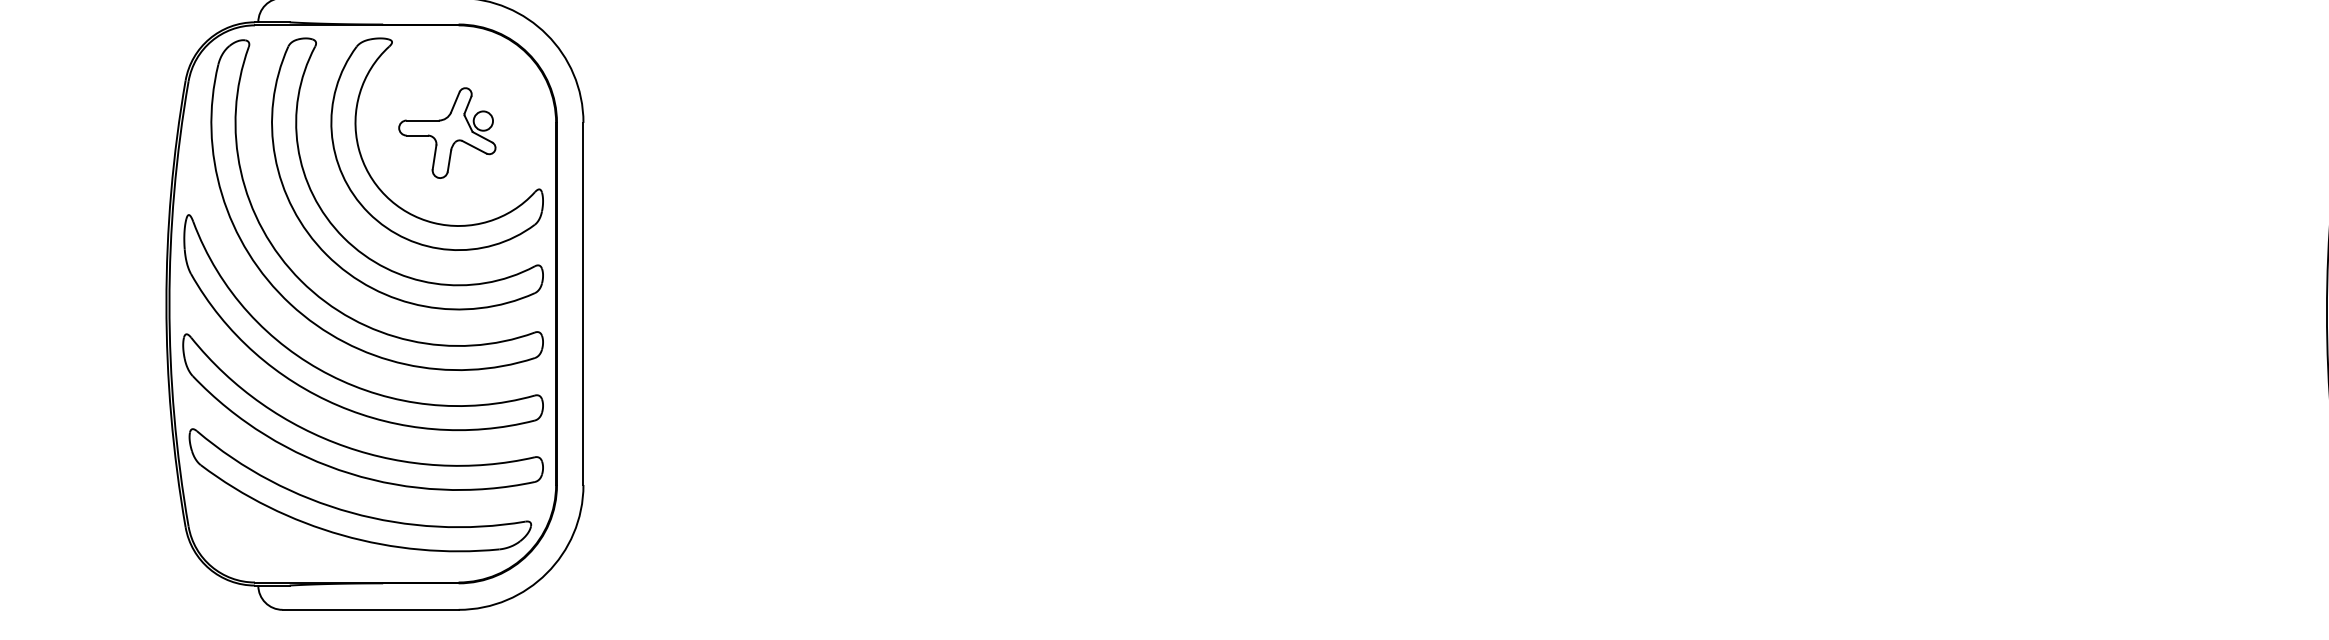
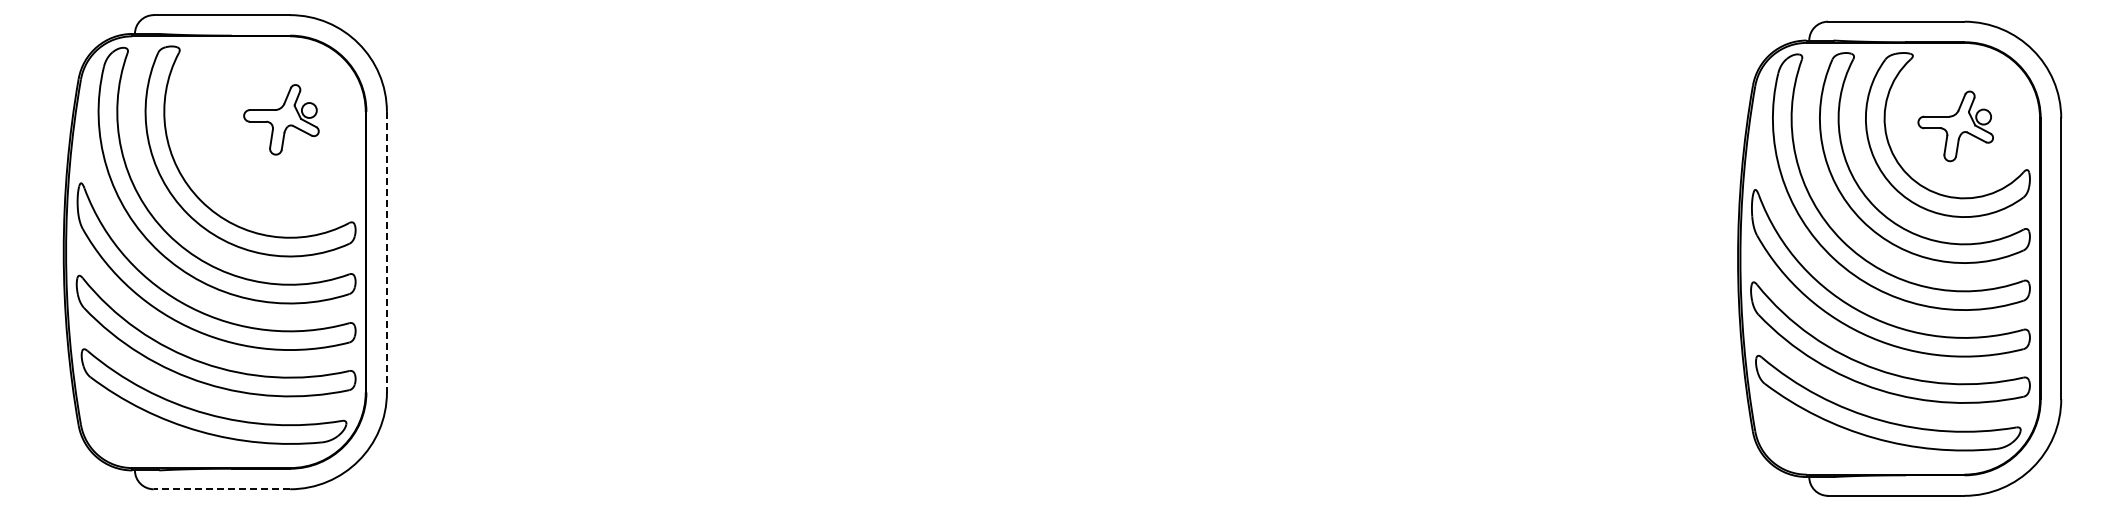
part: (386, 194) -> (234, 167), removed
line: (582, 304) -> (386, 252), solid -> dashed
line: (369, 610) -> (221, 489), solid -> dashed

